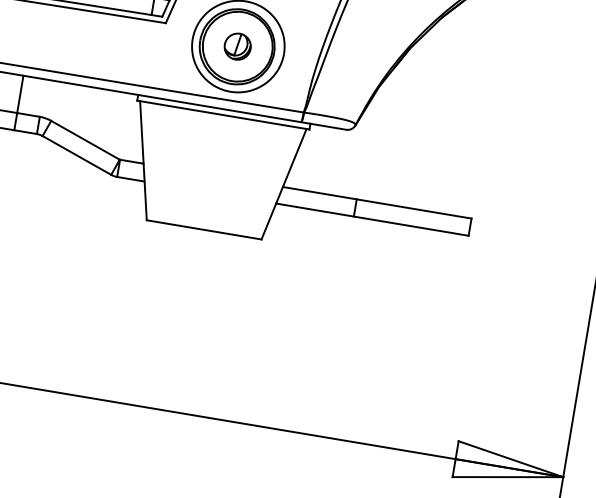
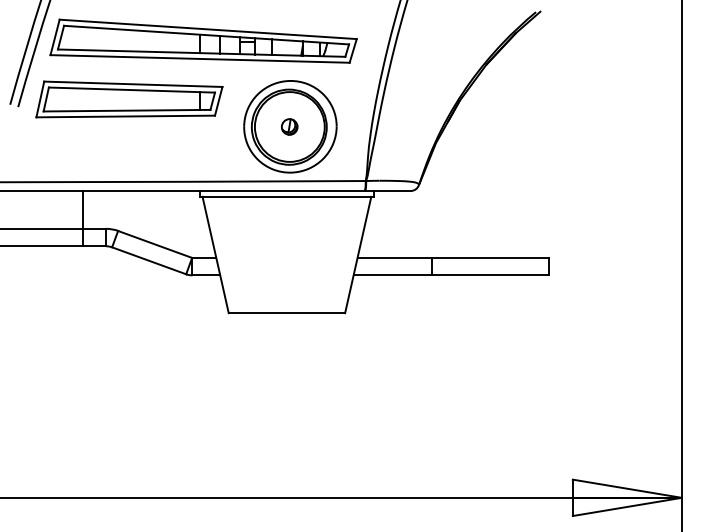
part: (237, 46) -> (289, 126), size x0.6

